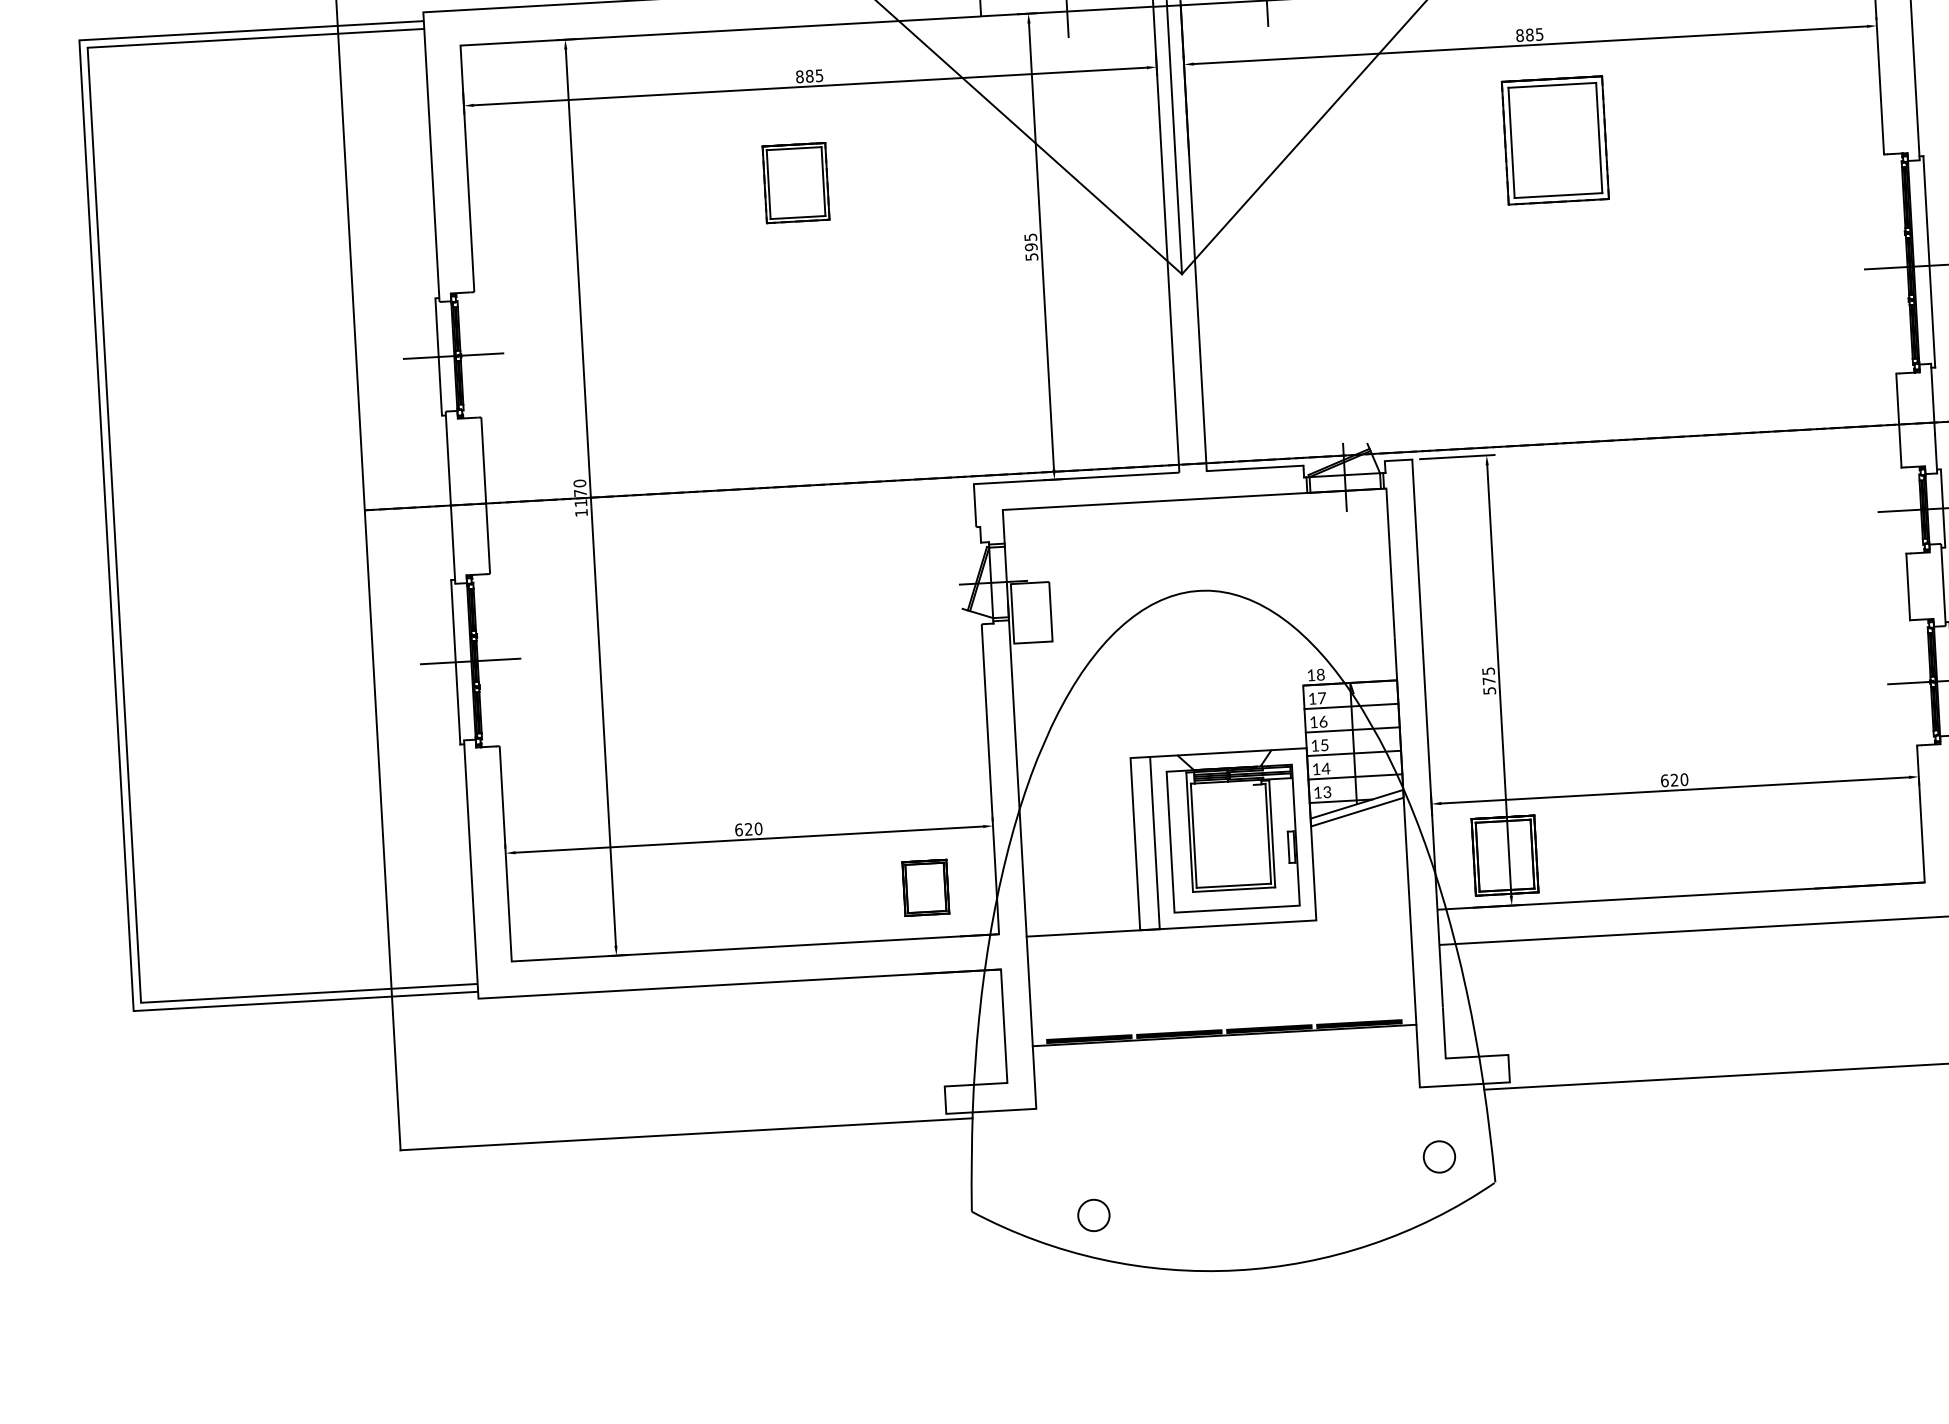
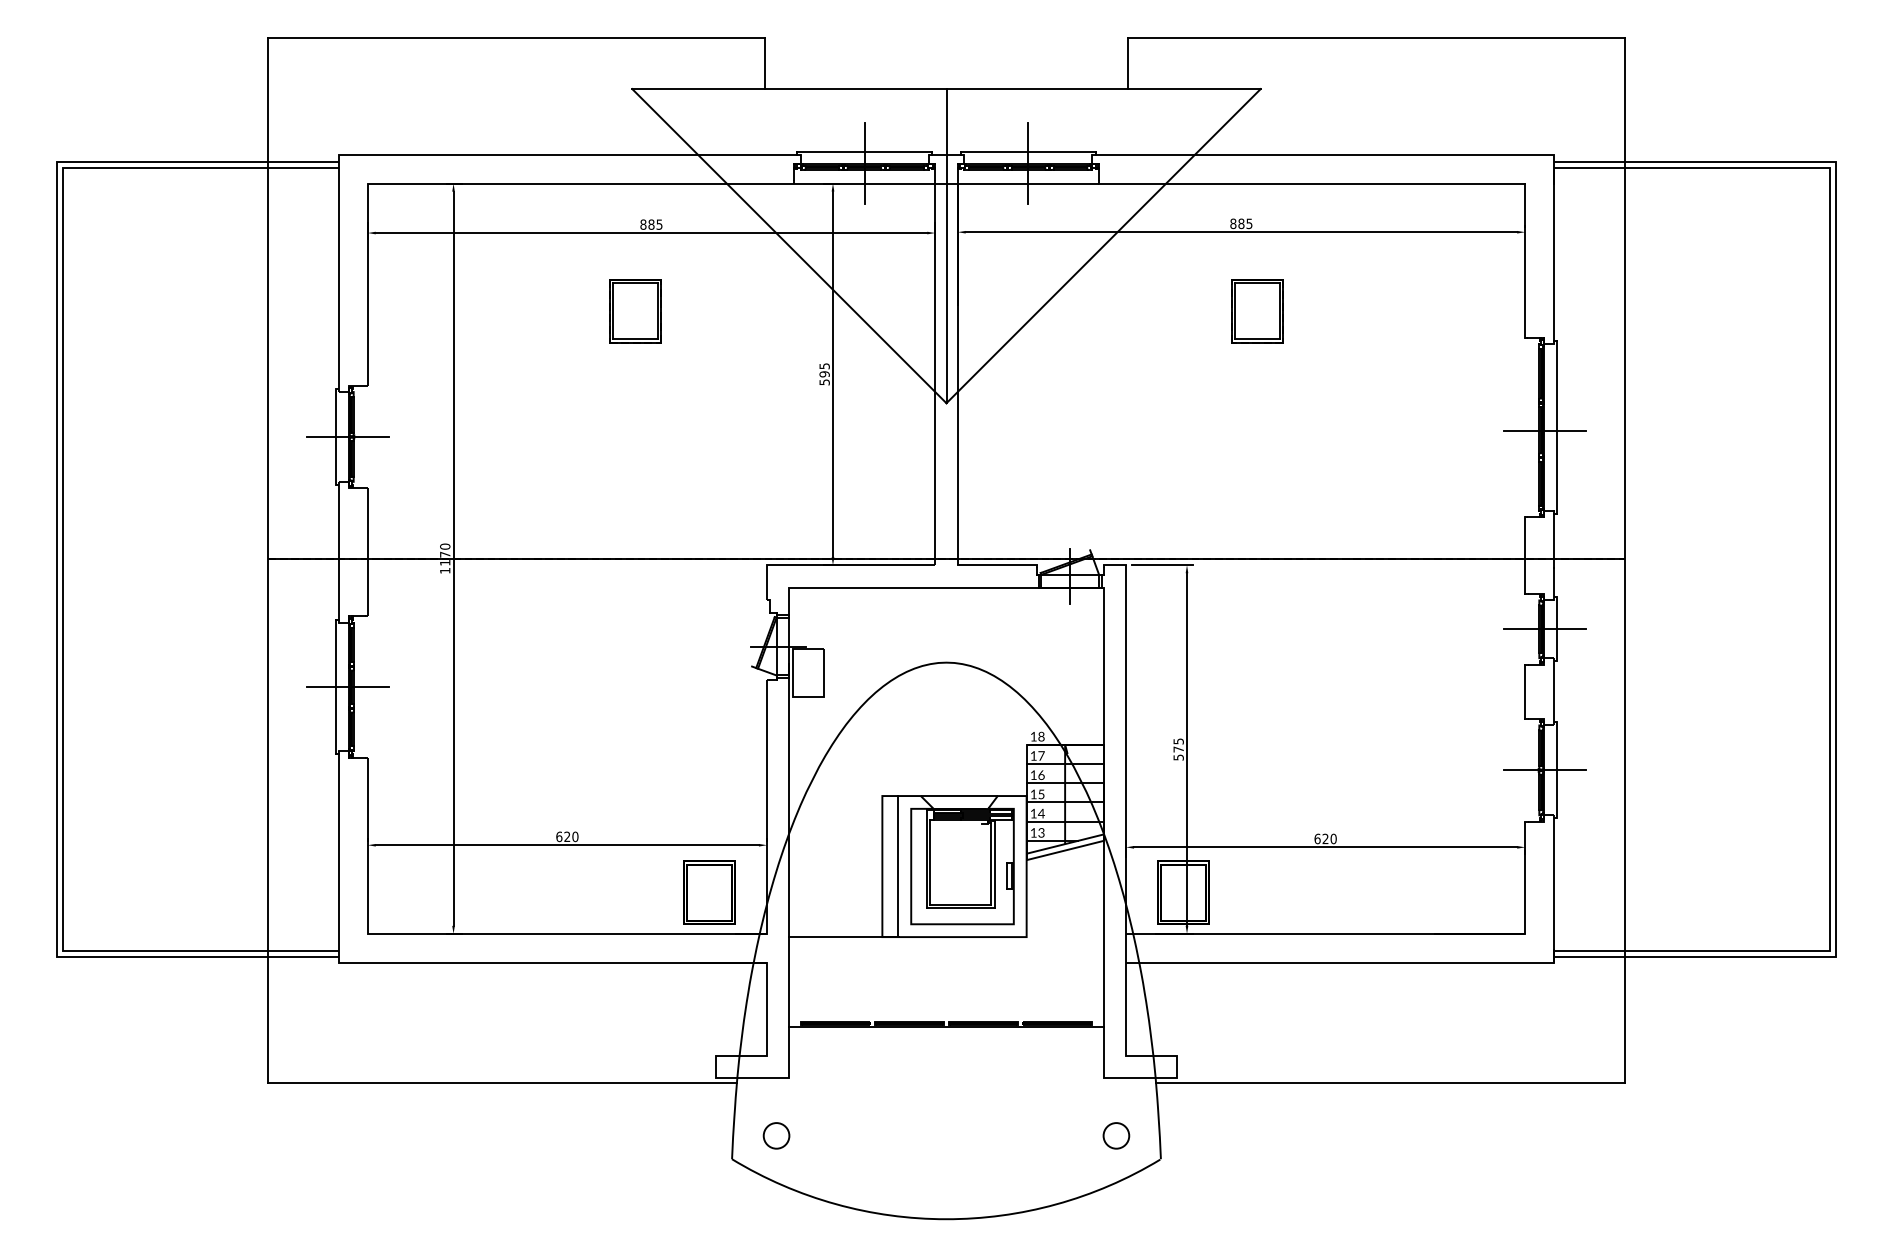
part: (1555, 140) -> (1257, 311), size x0.62
part: (926, 887) -> (709, 892), size x1.43
circle: (1093, 1215) -> (776, 1135), moved

